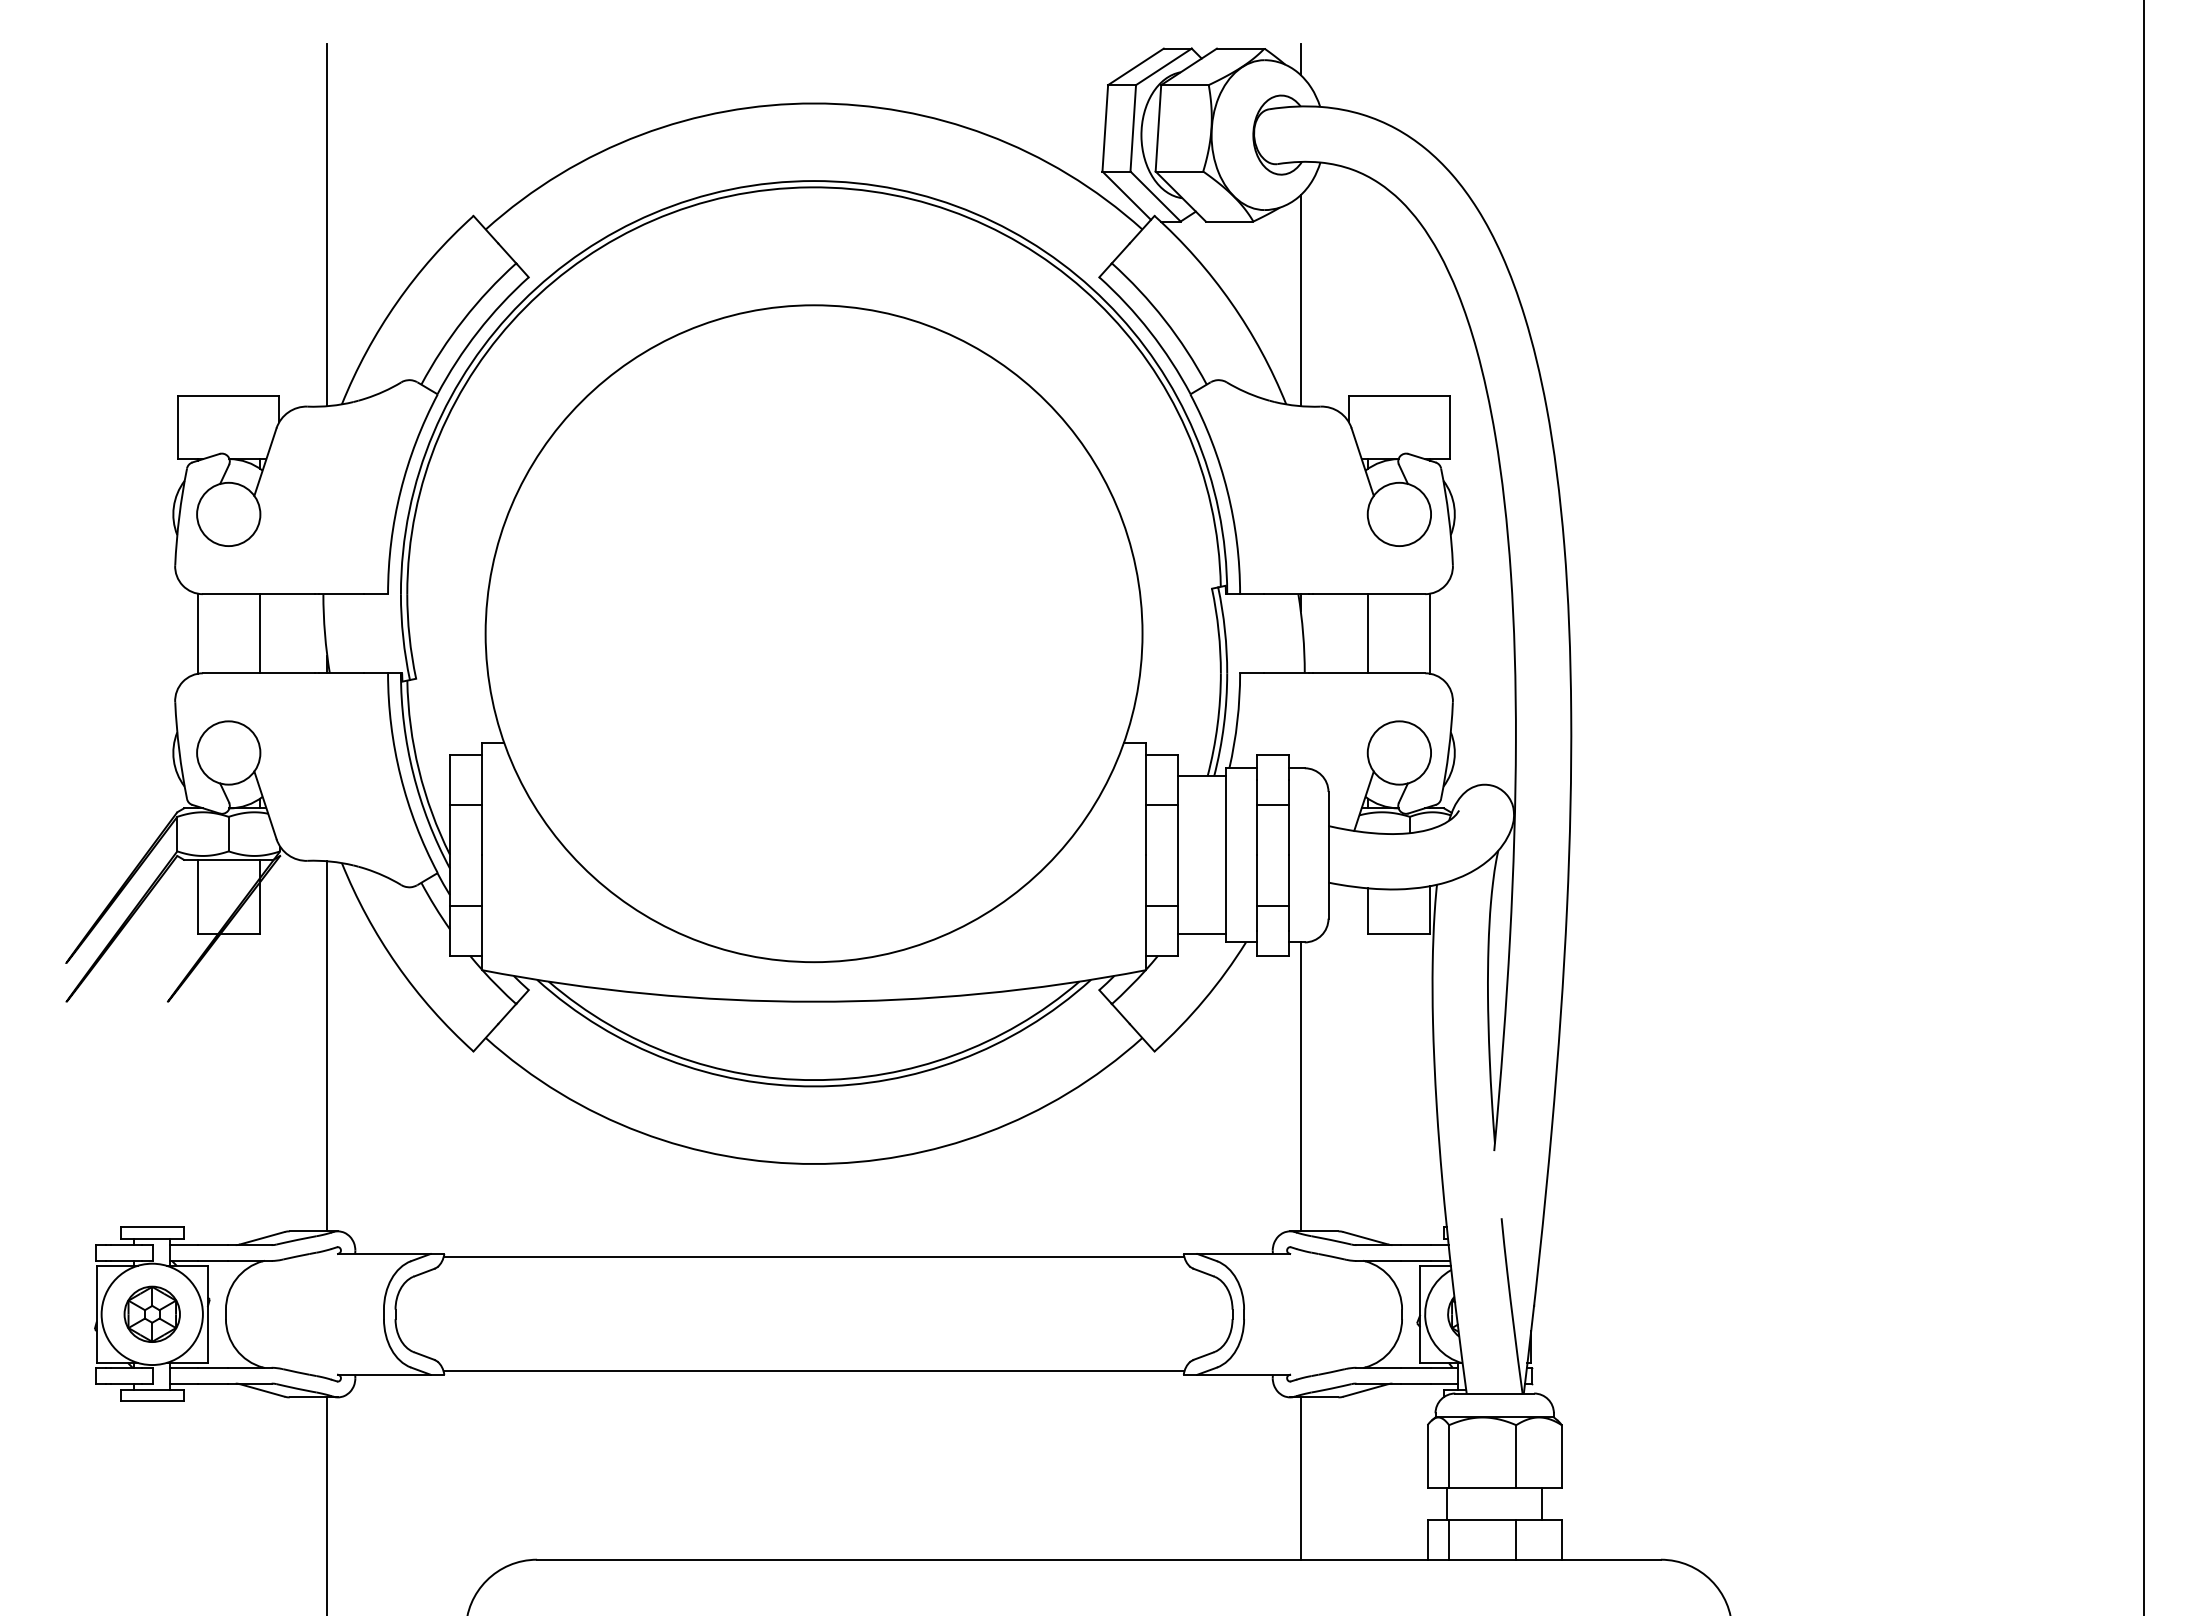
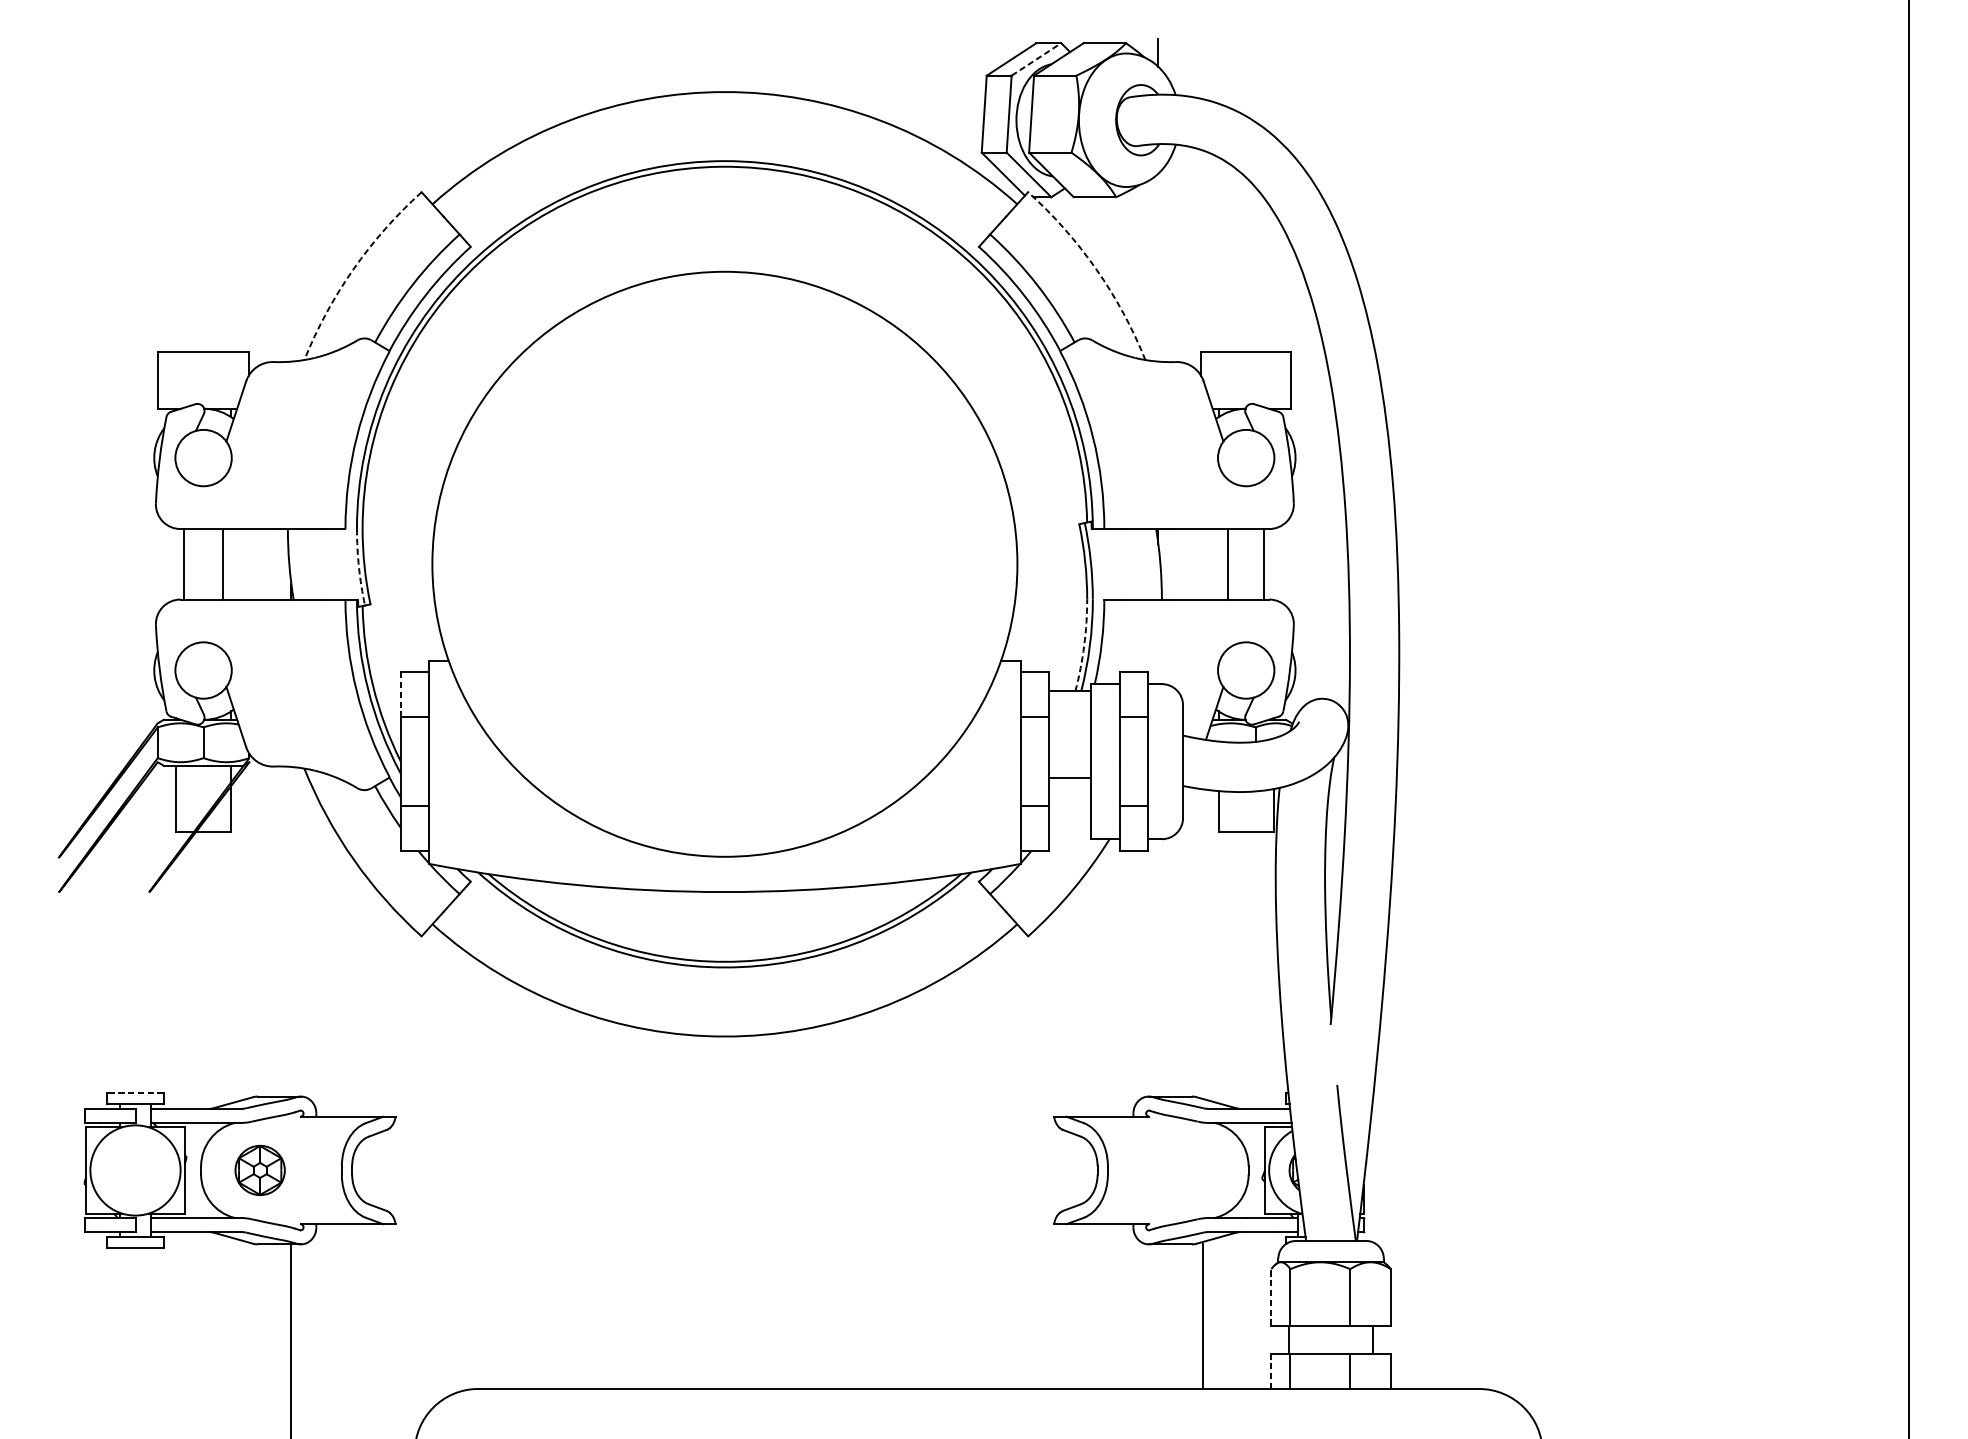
line: (1164, 66) -> (1036, 59), solid -> dashed
line: (327, 225) -> (291, 200), removed
line: (1300, 300) -> (1158, 267), removed
arc: (396, 302) -> (353, 269), solid -> dashed
arc: (1231, 302) -> (1096, 269), solid -> dashed
line: (197, 633) -> (222, 564), moved
line: (259, 633) -> (183, 564), moved
line: (1368, 633) -> (1264, 564), moved
line: (1430, 633) -> (1228, 564), moved
arc: (403, 637) -> (359, 567), solid -> dashed
arc: (1217, 725) -> (1084, 646), solid -> dashed
line: (450, 780) -> (401, 695), solid -> dashed
line: (1201, 934) -> (1069, 777), moved
line: (327, 1046) -> (291, 931), removed
line: (1300, 1086) -> (1158, 967), removed
line: (152, 1227) -> (135, 1093), solid -> dashed
line: (813, 1257) -> (724, 1119), removed
part: (151, 1313) -> (259, 1169), moved
line: (813, 1371) -> (724, 1221), removed
line: (1427, 1456) -> (1271, 1297), solid -> dashed
line: (1300, 1478) -> (1202, 1316), moved
line: (1427, 1539) -> (1271, 1370), solid -> dashed

